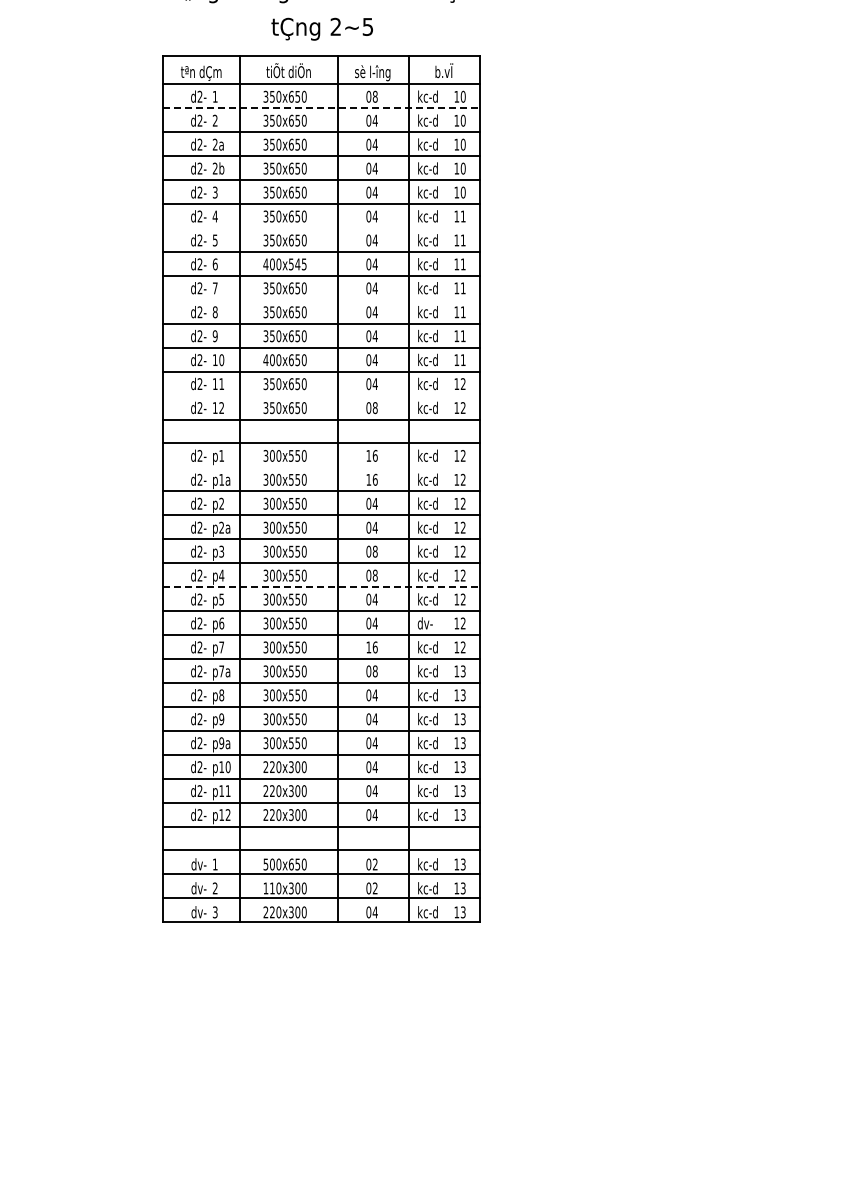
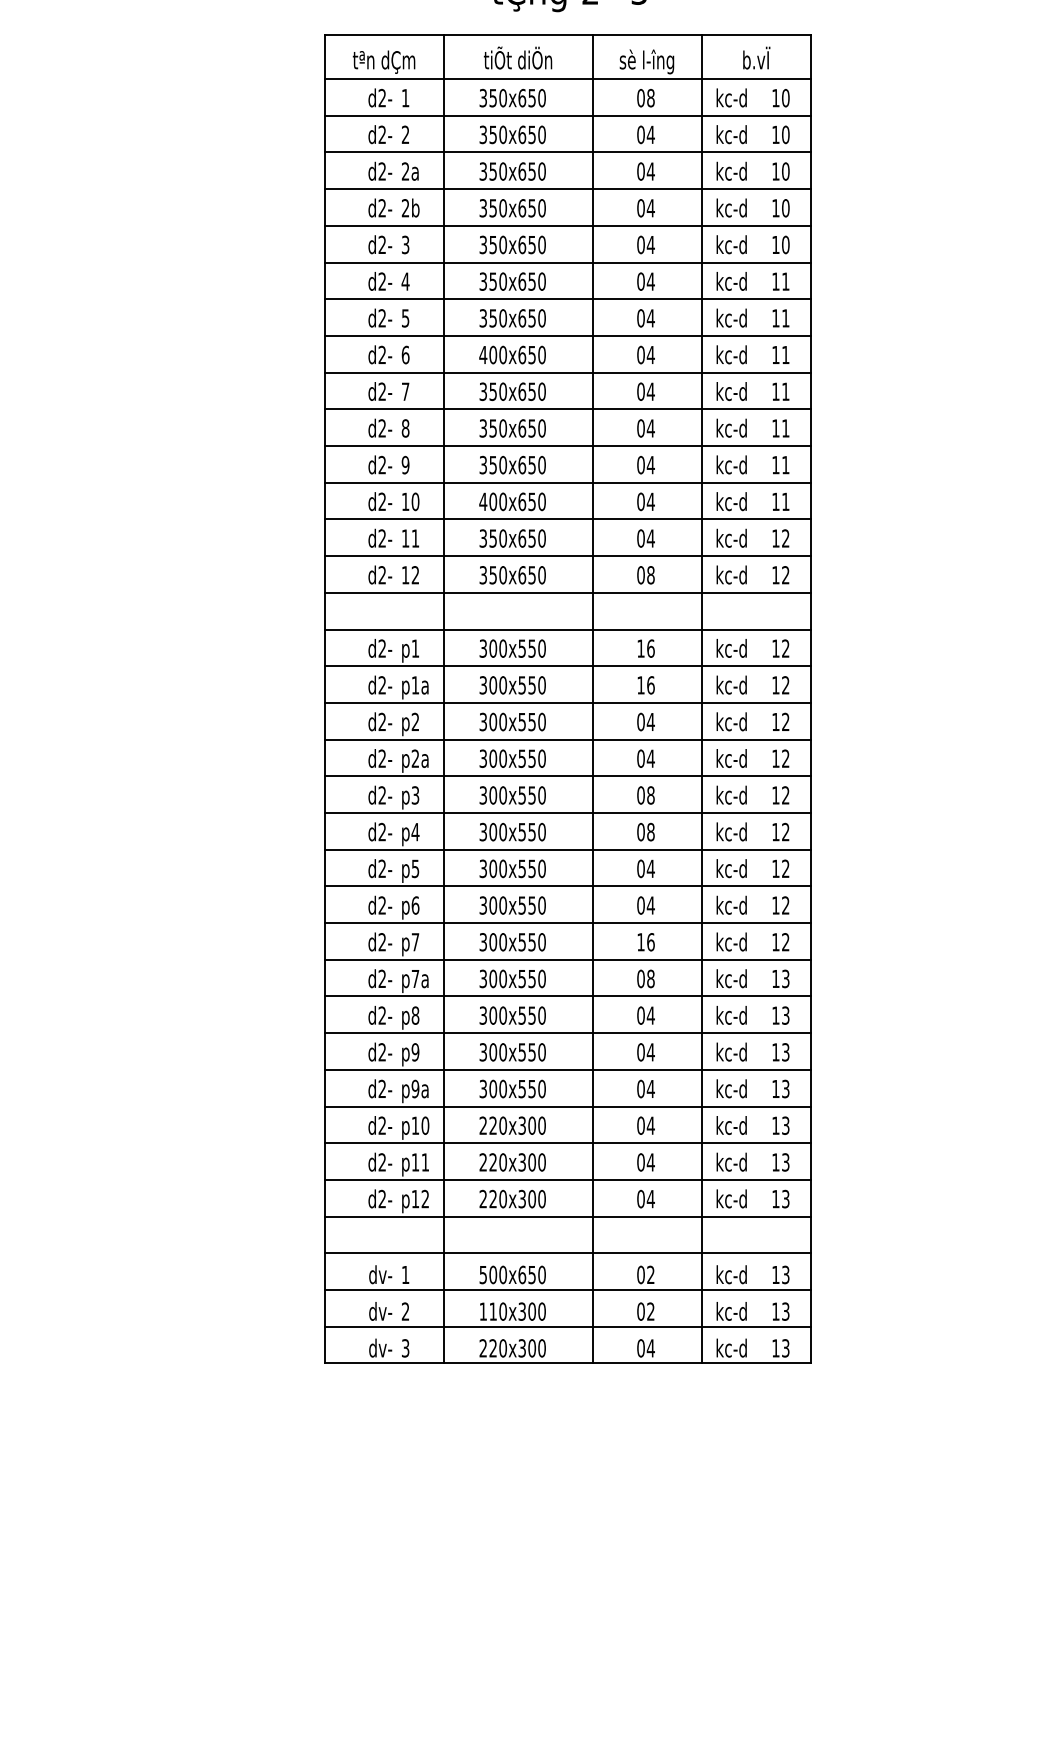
line: (321, 108) -> (568, 116), dashed -> solid
line: (320, 227) -> (566, 298), added
text: (297, 264) -> (531, 355), 400x545 -> 400x650
line: (320, 299) -> (566, 408), added
line: (320, 395) -> (566, 555), added
line: (320, 467) -> (566, 666), added
line: (321, 587) -> (568, 850), dashed -> solid
text: (427, 623) -> (730, 905), dv- -> kc-d

